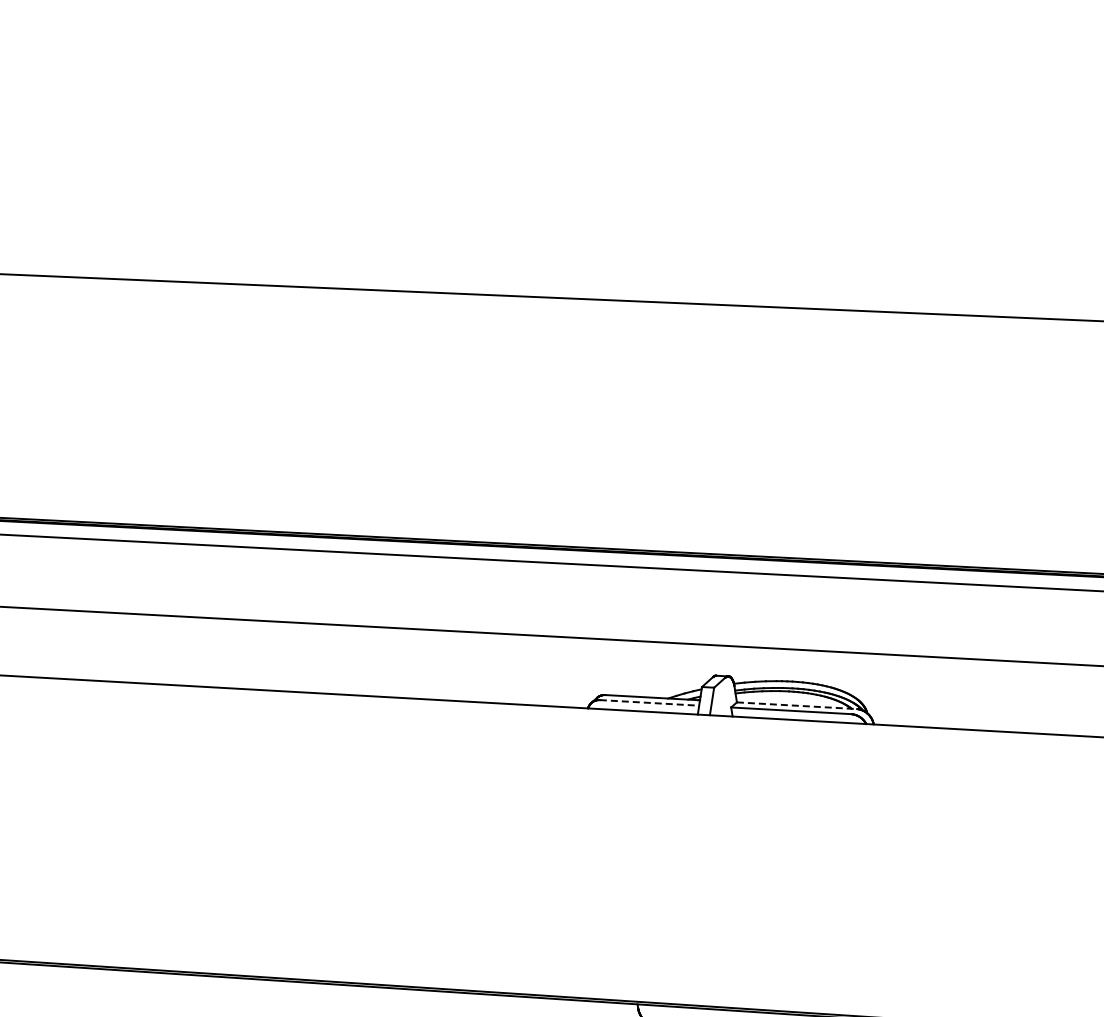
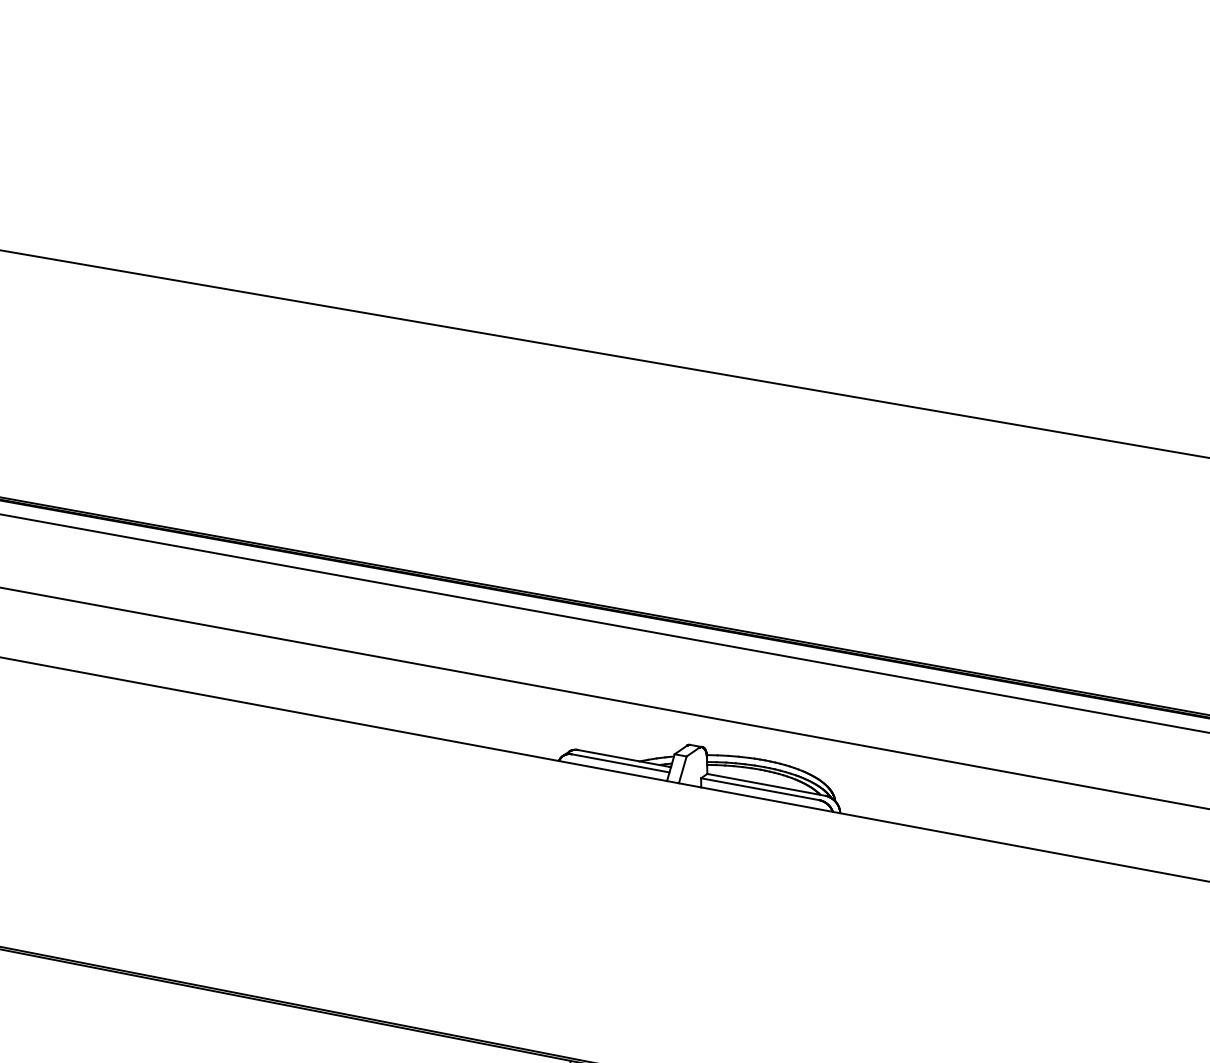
line: (649, 703) -> (620, 763), dashed -> solid
line: (798, 706) -> (767, 785), dashed -> solid

